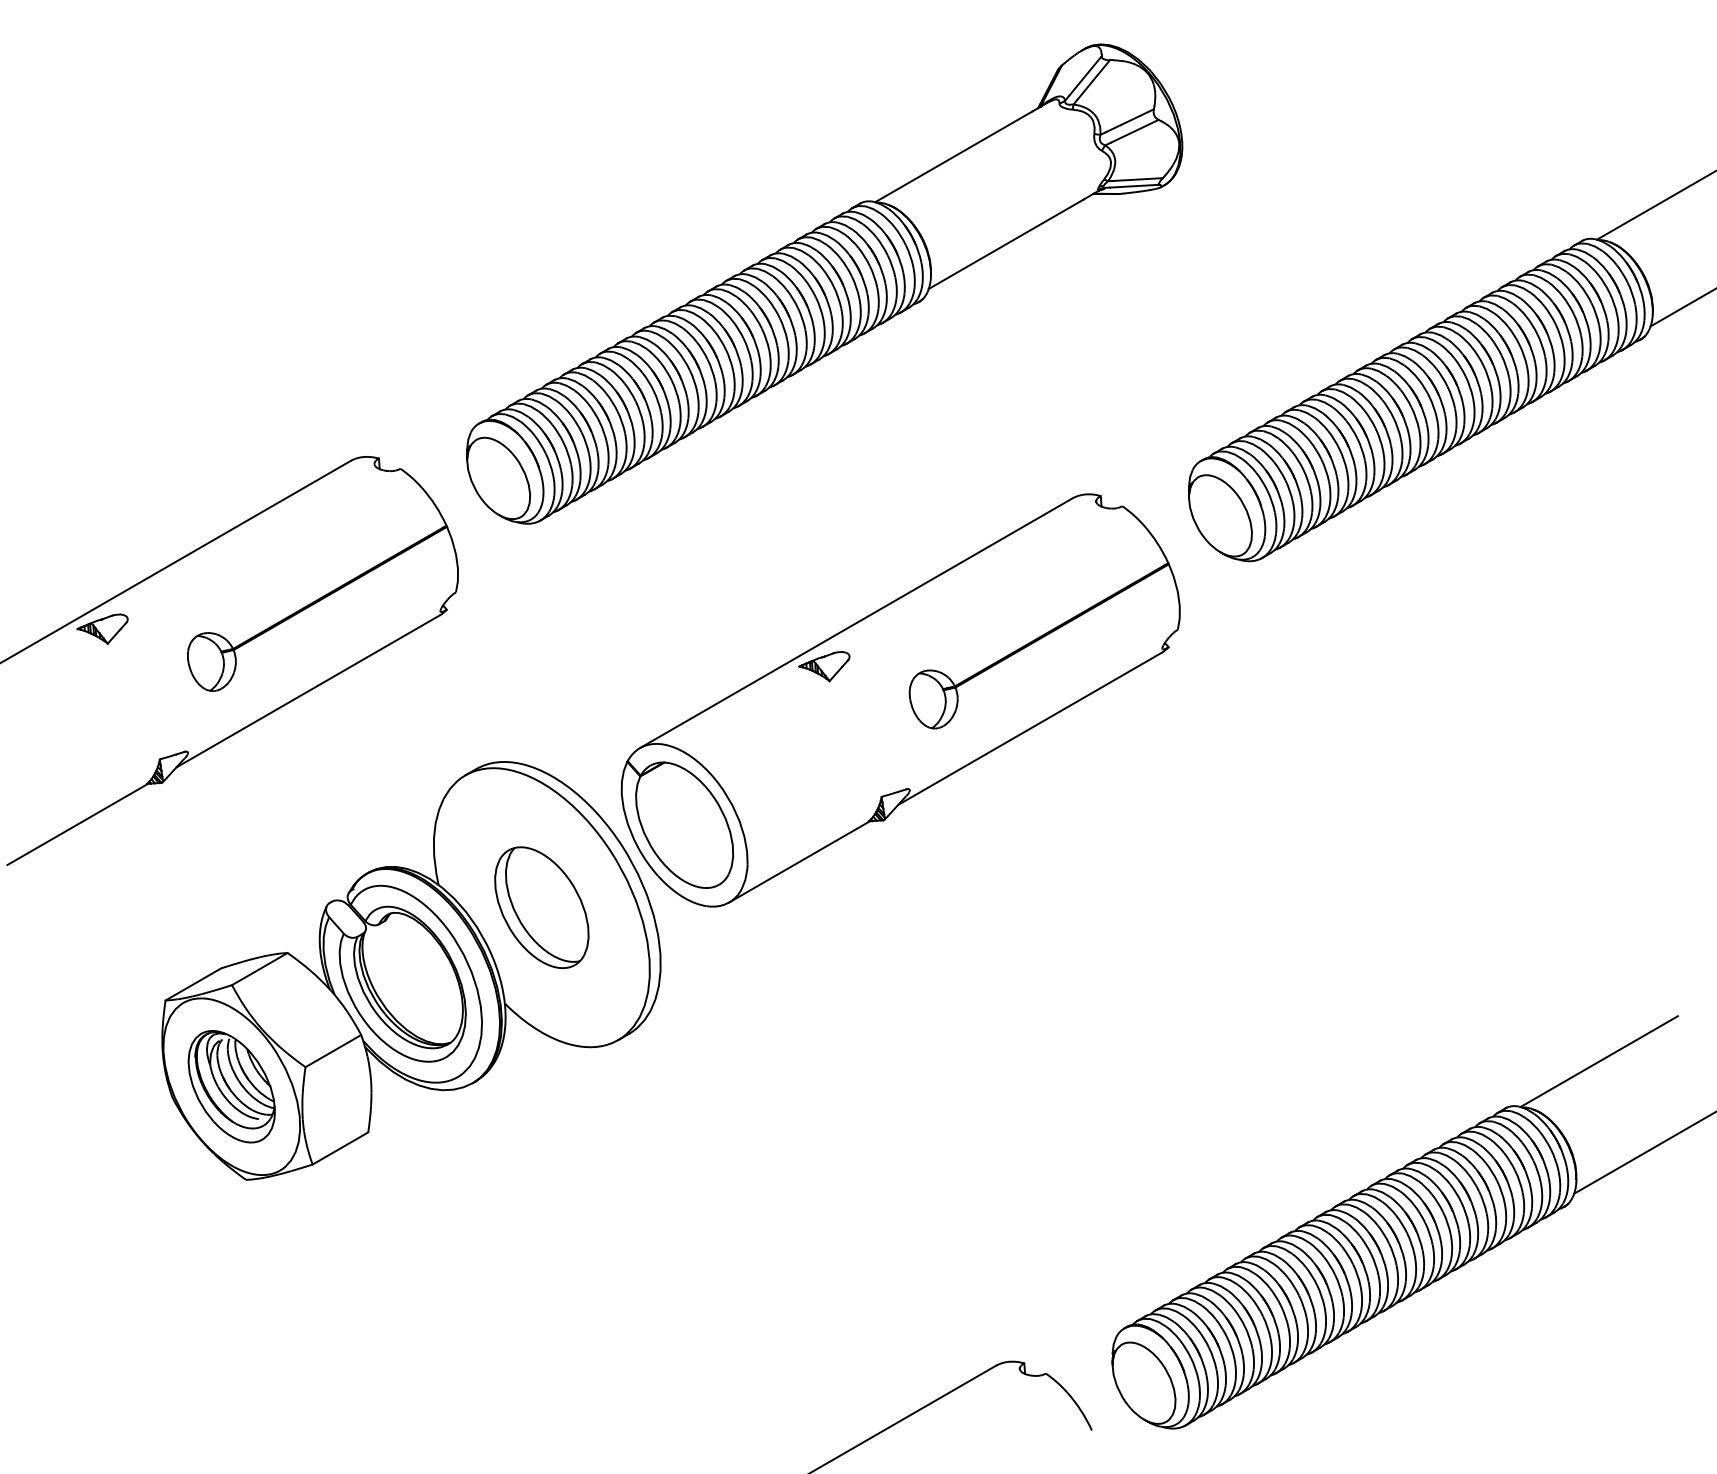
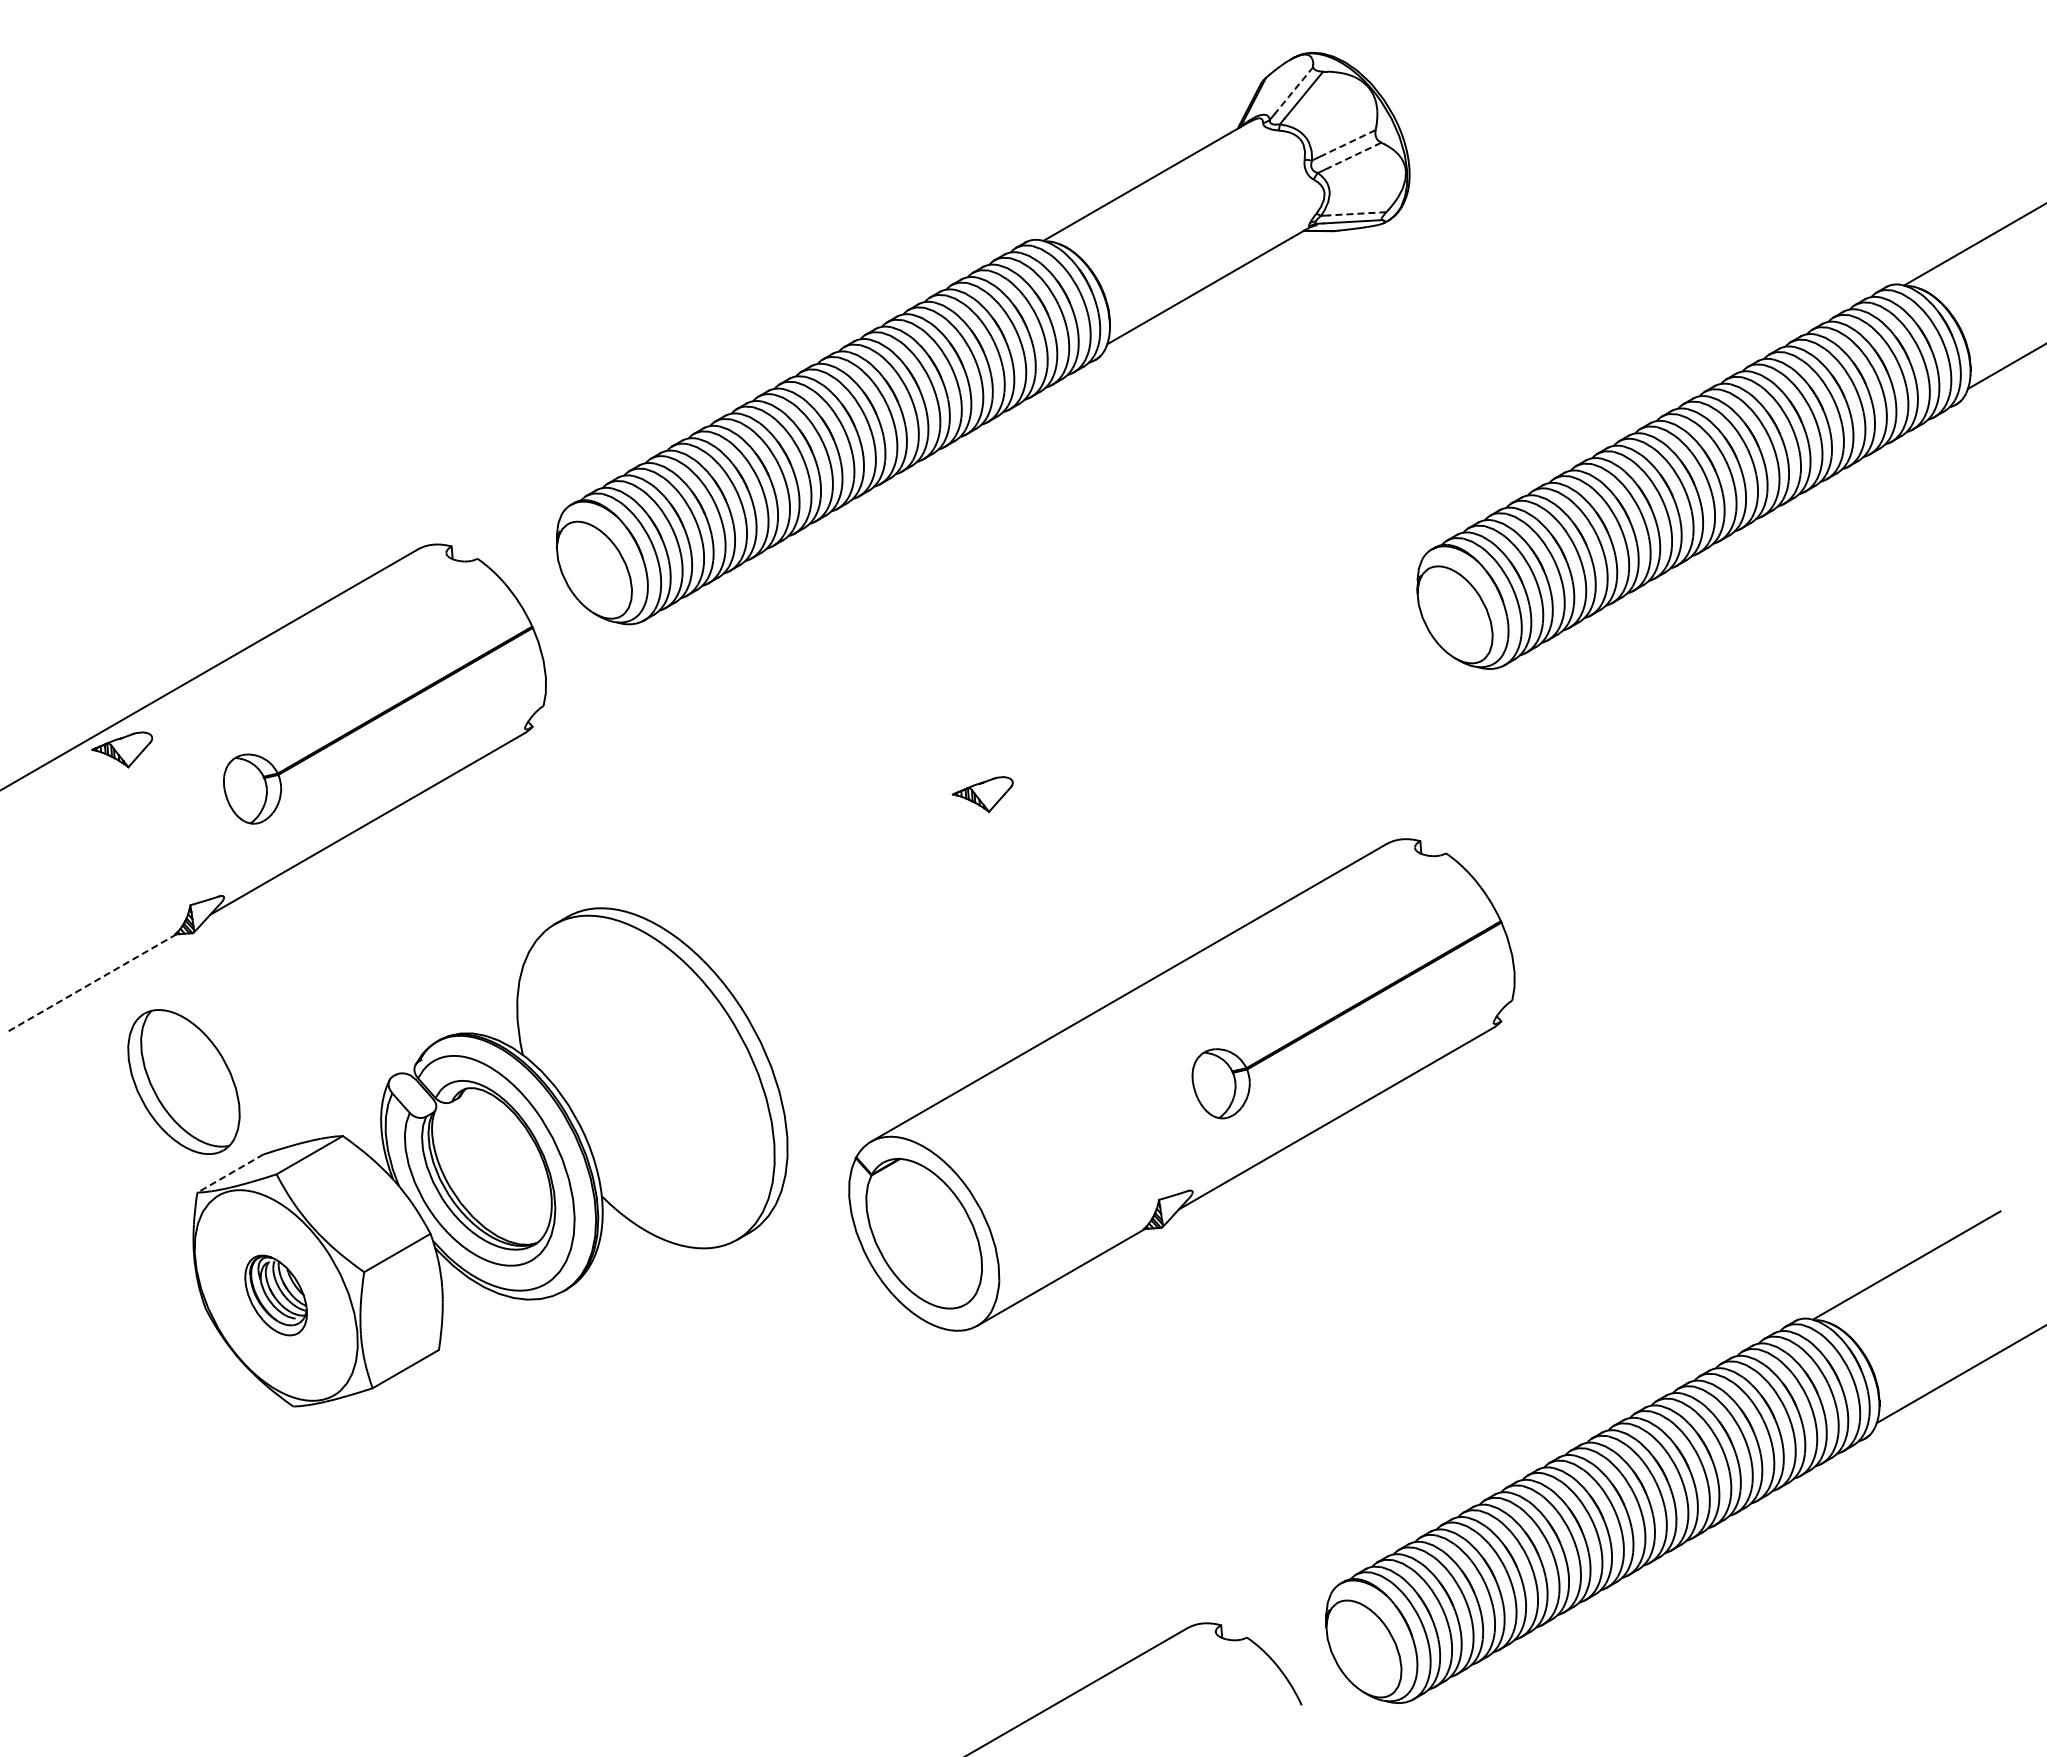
line: (1085, 76) -> (1294, 90), solid -> dashed
line: (1129, 120) -> (1346, 143), solid -> dashed
line: (1134, 131) -> (1352, 156), solid -> dashed
line: (1137, 179) -> (1356, 213), solid -> dashed
part: (900, 700) -> (1181, 1084), moved
line: (77, 824) -> (92, 982), solid -> dashed
part: (541, 907) -> (183, 1081), moved
line: (193, 984) -> (230, 1173), solid -> dashed
part: (231, 1086) -> (275, 1295), size x0.6

